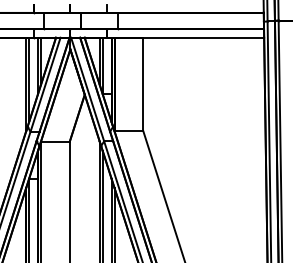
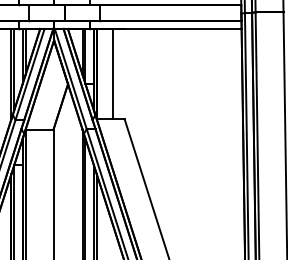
line: (143, 83) -> (112, 73), moved

